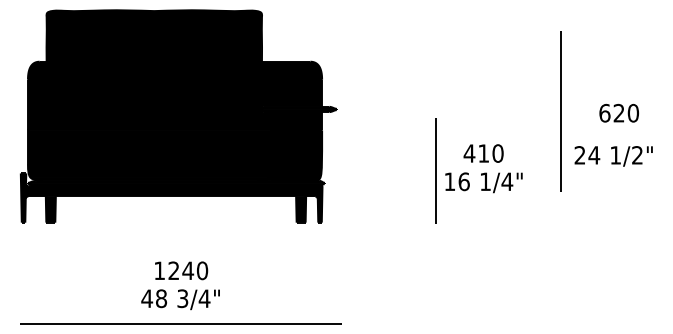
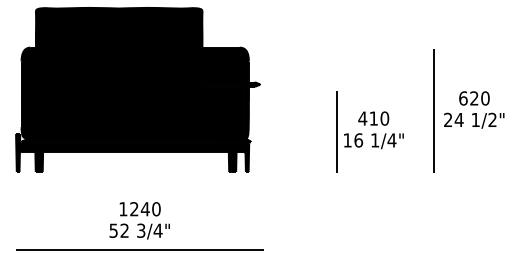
line: (561, 110) -> (433, 110), moved
text: (619, 113) -> (474, 98), moved
text: (153, 298) -> (118, 230), 48 -> 52

